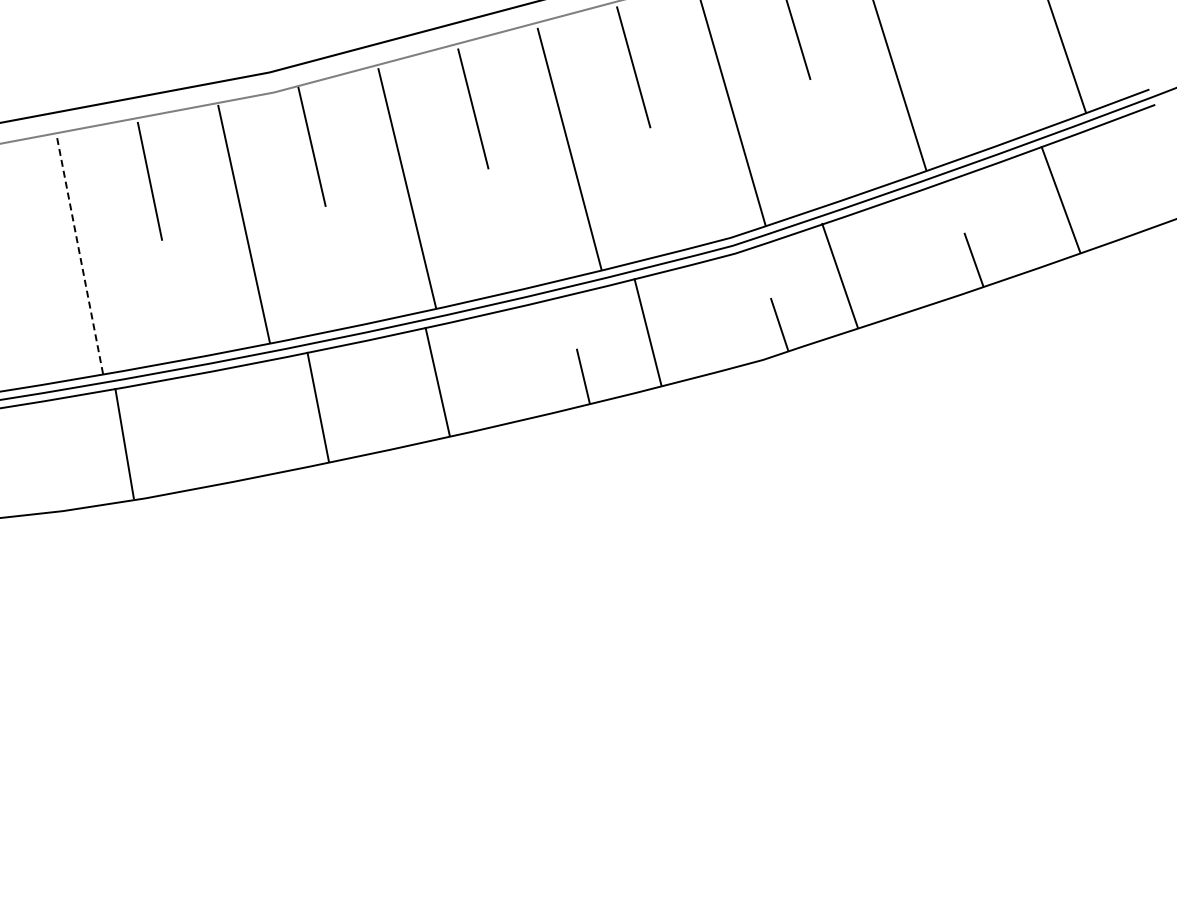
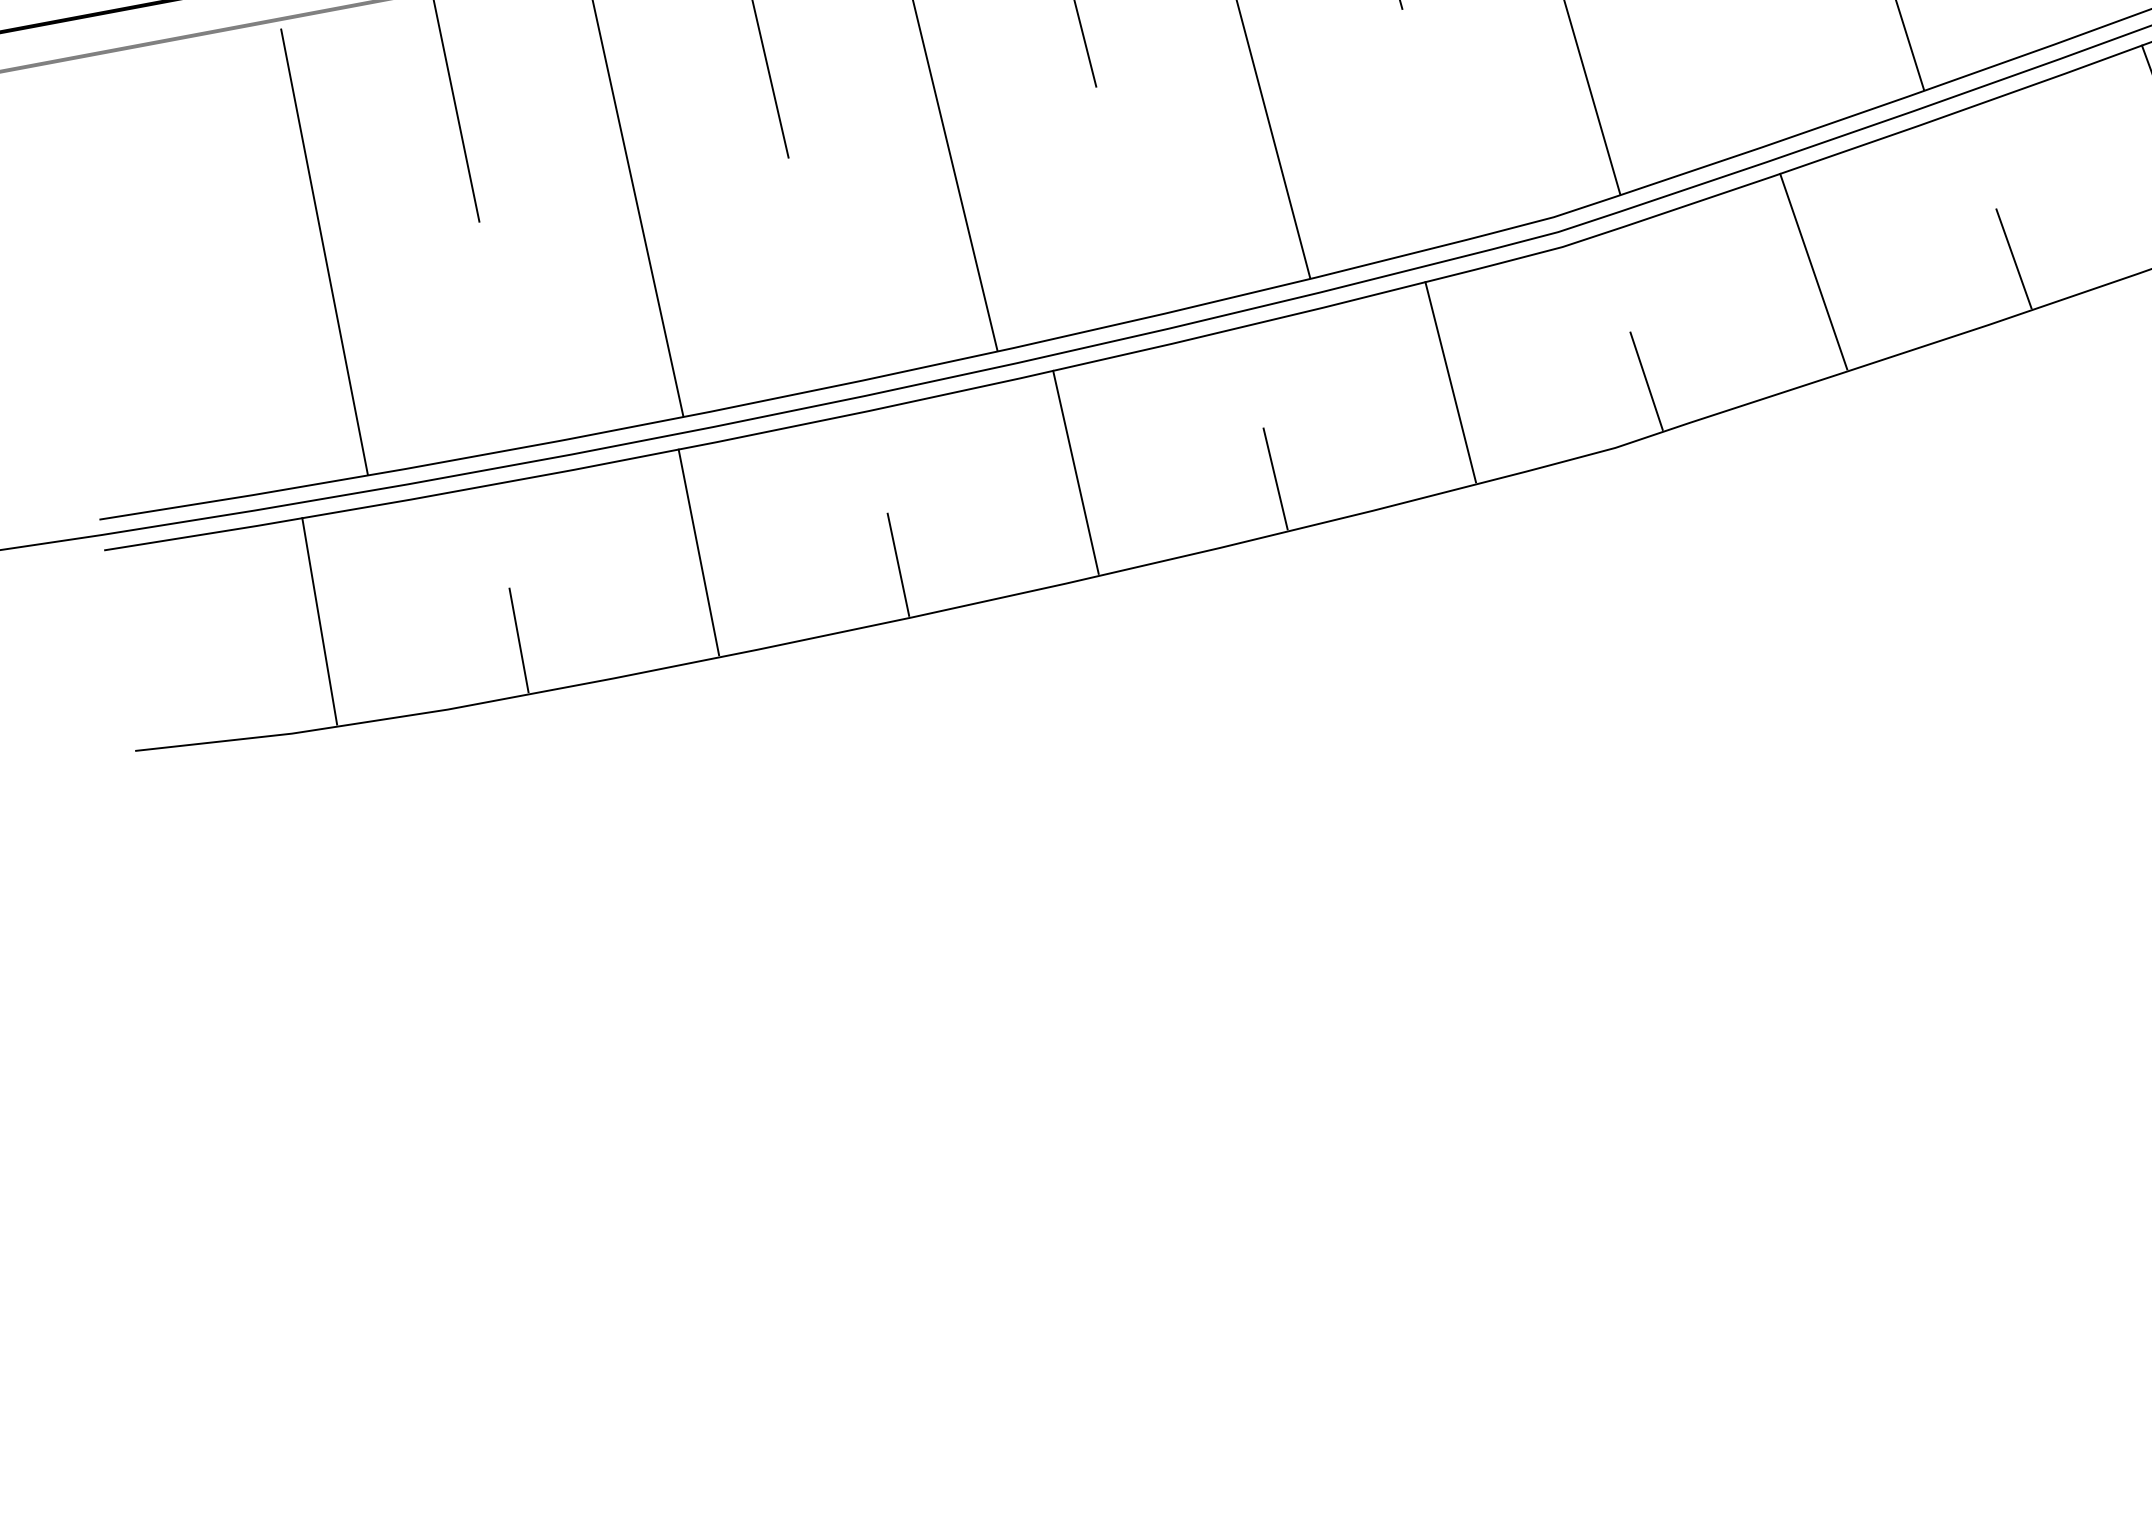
line: (80, 256) -> (325, 252), dashed -> solid
line: (839, 275) -> (1812, 271), moved
line: (647, 332) -> (1449, 382), moved
line: (437, 381) -> (1075, 471), moved
line: (317, 406) -> (697, 551), moved
line: (383, 421) -> (897, 564), added
line: (124, 443) -> (319, 620), moved
line: (183, 461) -> (519, 639), added

